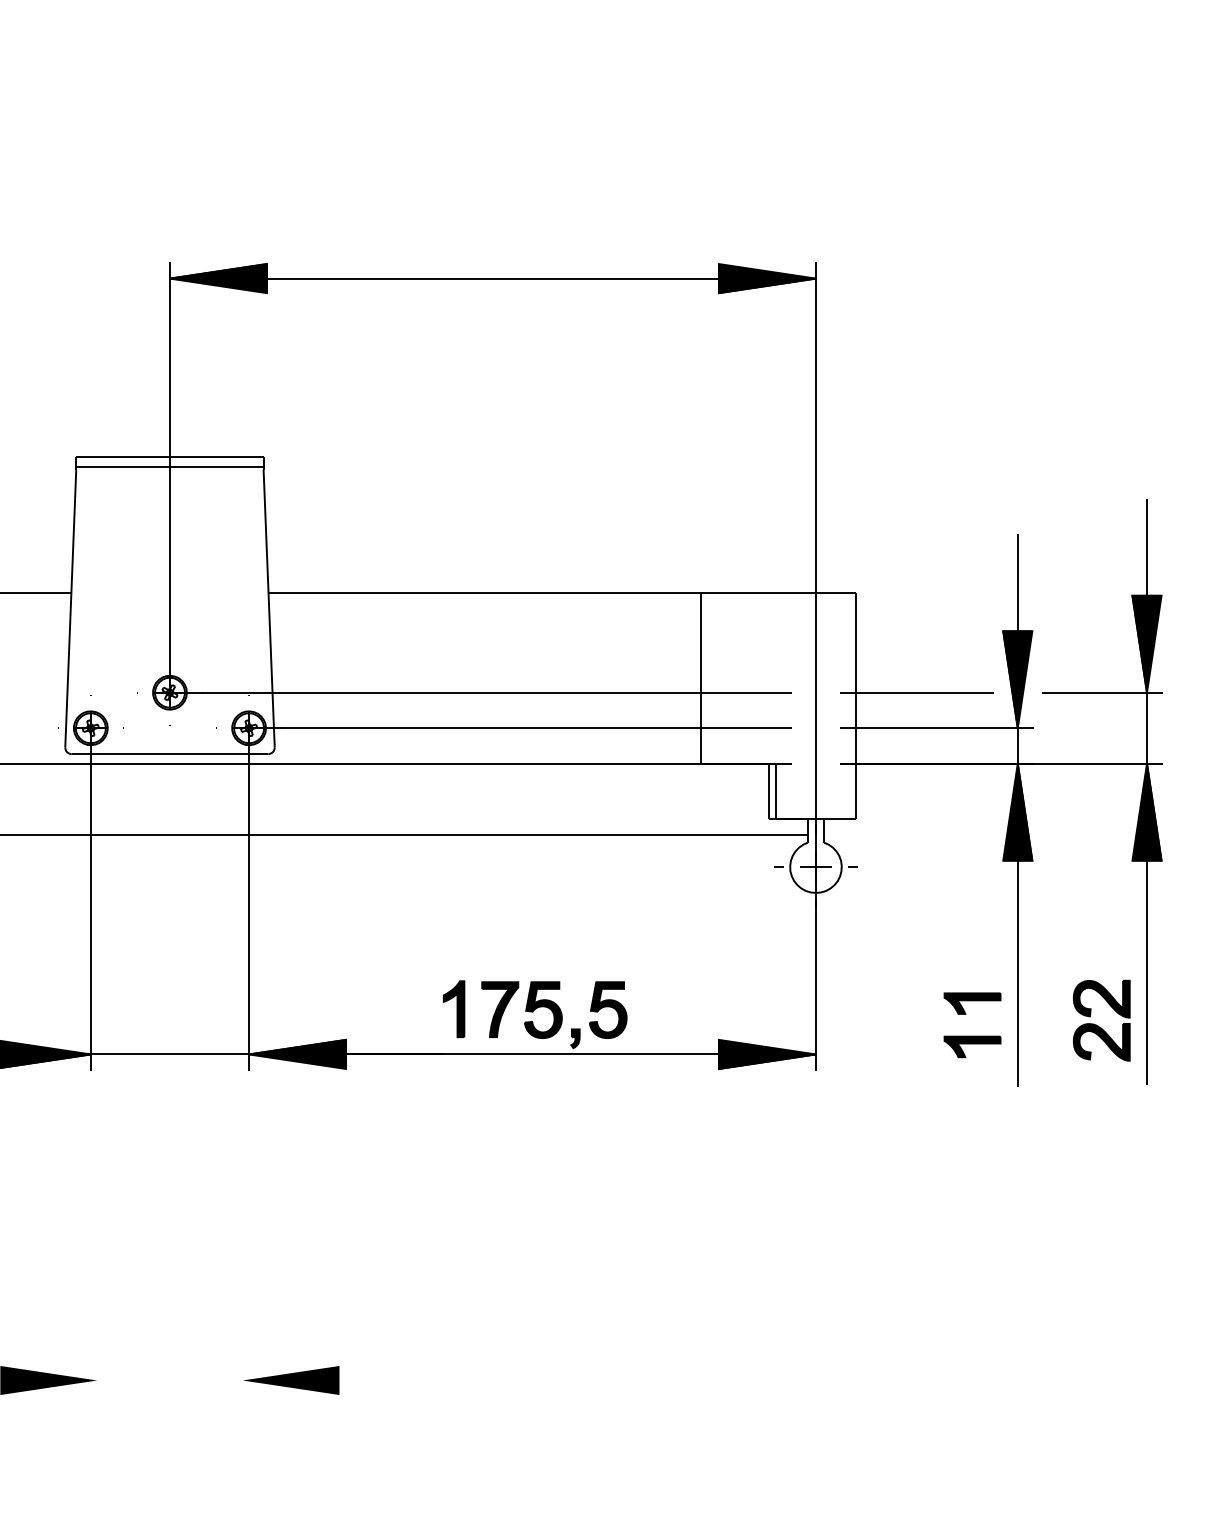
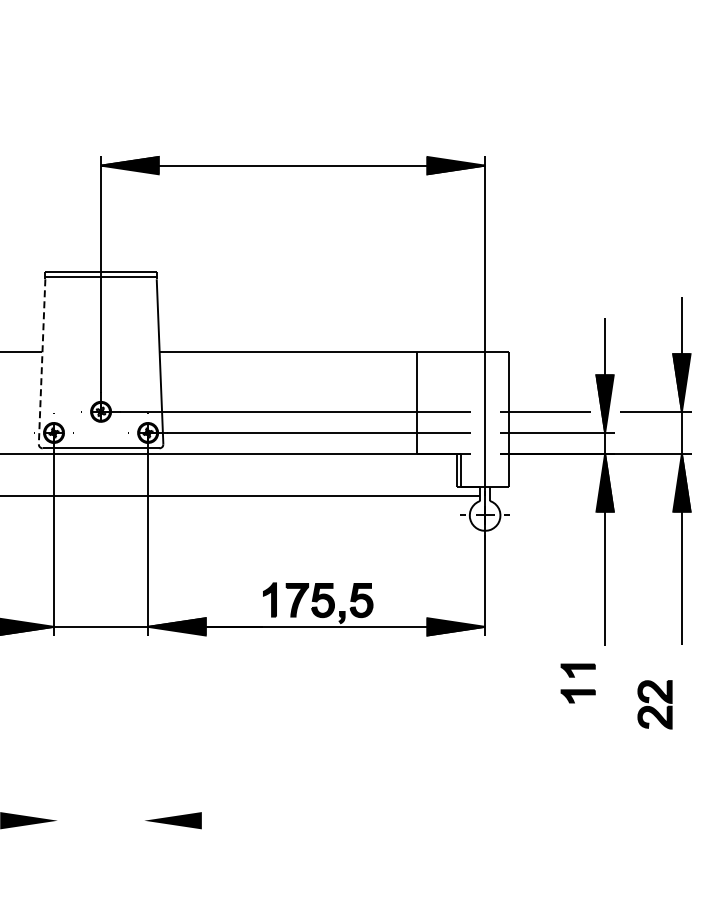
line: (71, 608) -> (42, 361), solid -> dashed
part: (1100, 1020) -> (654, 704), moved
part: (971, 1025) -> (577, 683), moved

